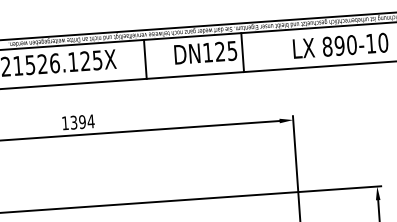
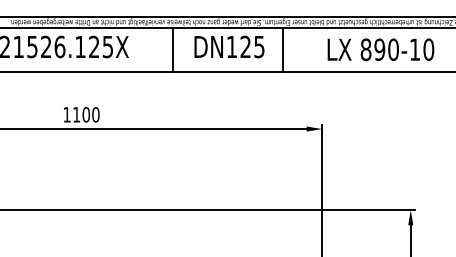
line: (242, 52) -> (282, 49), moved
line: (145, 59) -> (173, 49), moved
text: (82, 121) -> (86, 114), 1394 -> 1100

